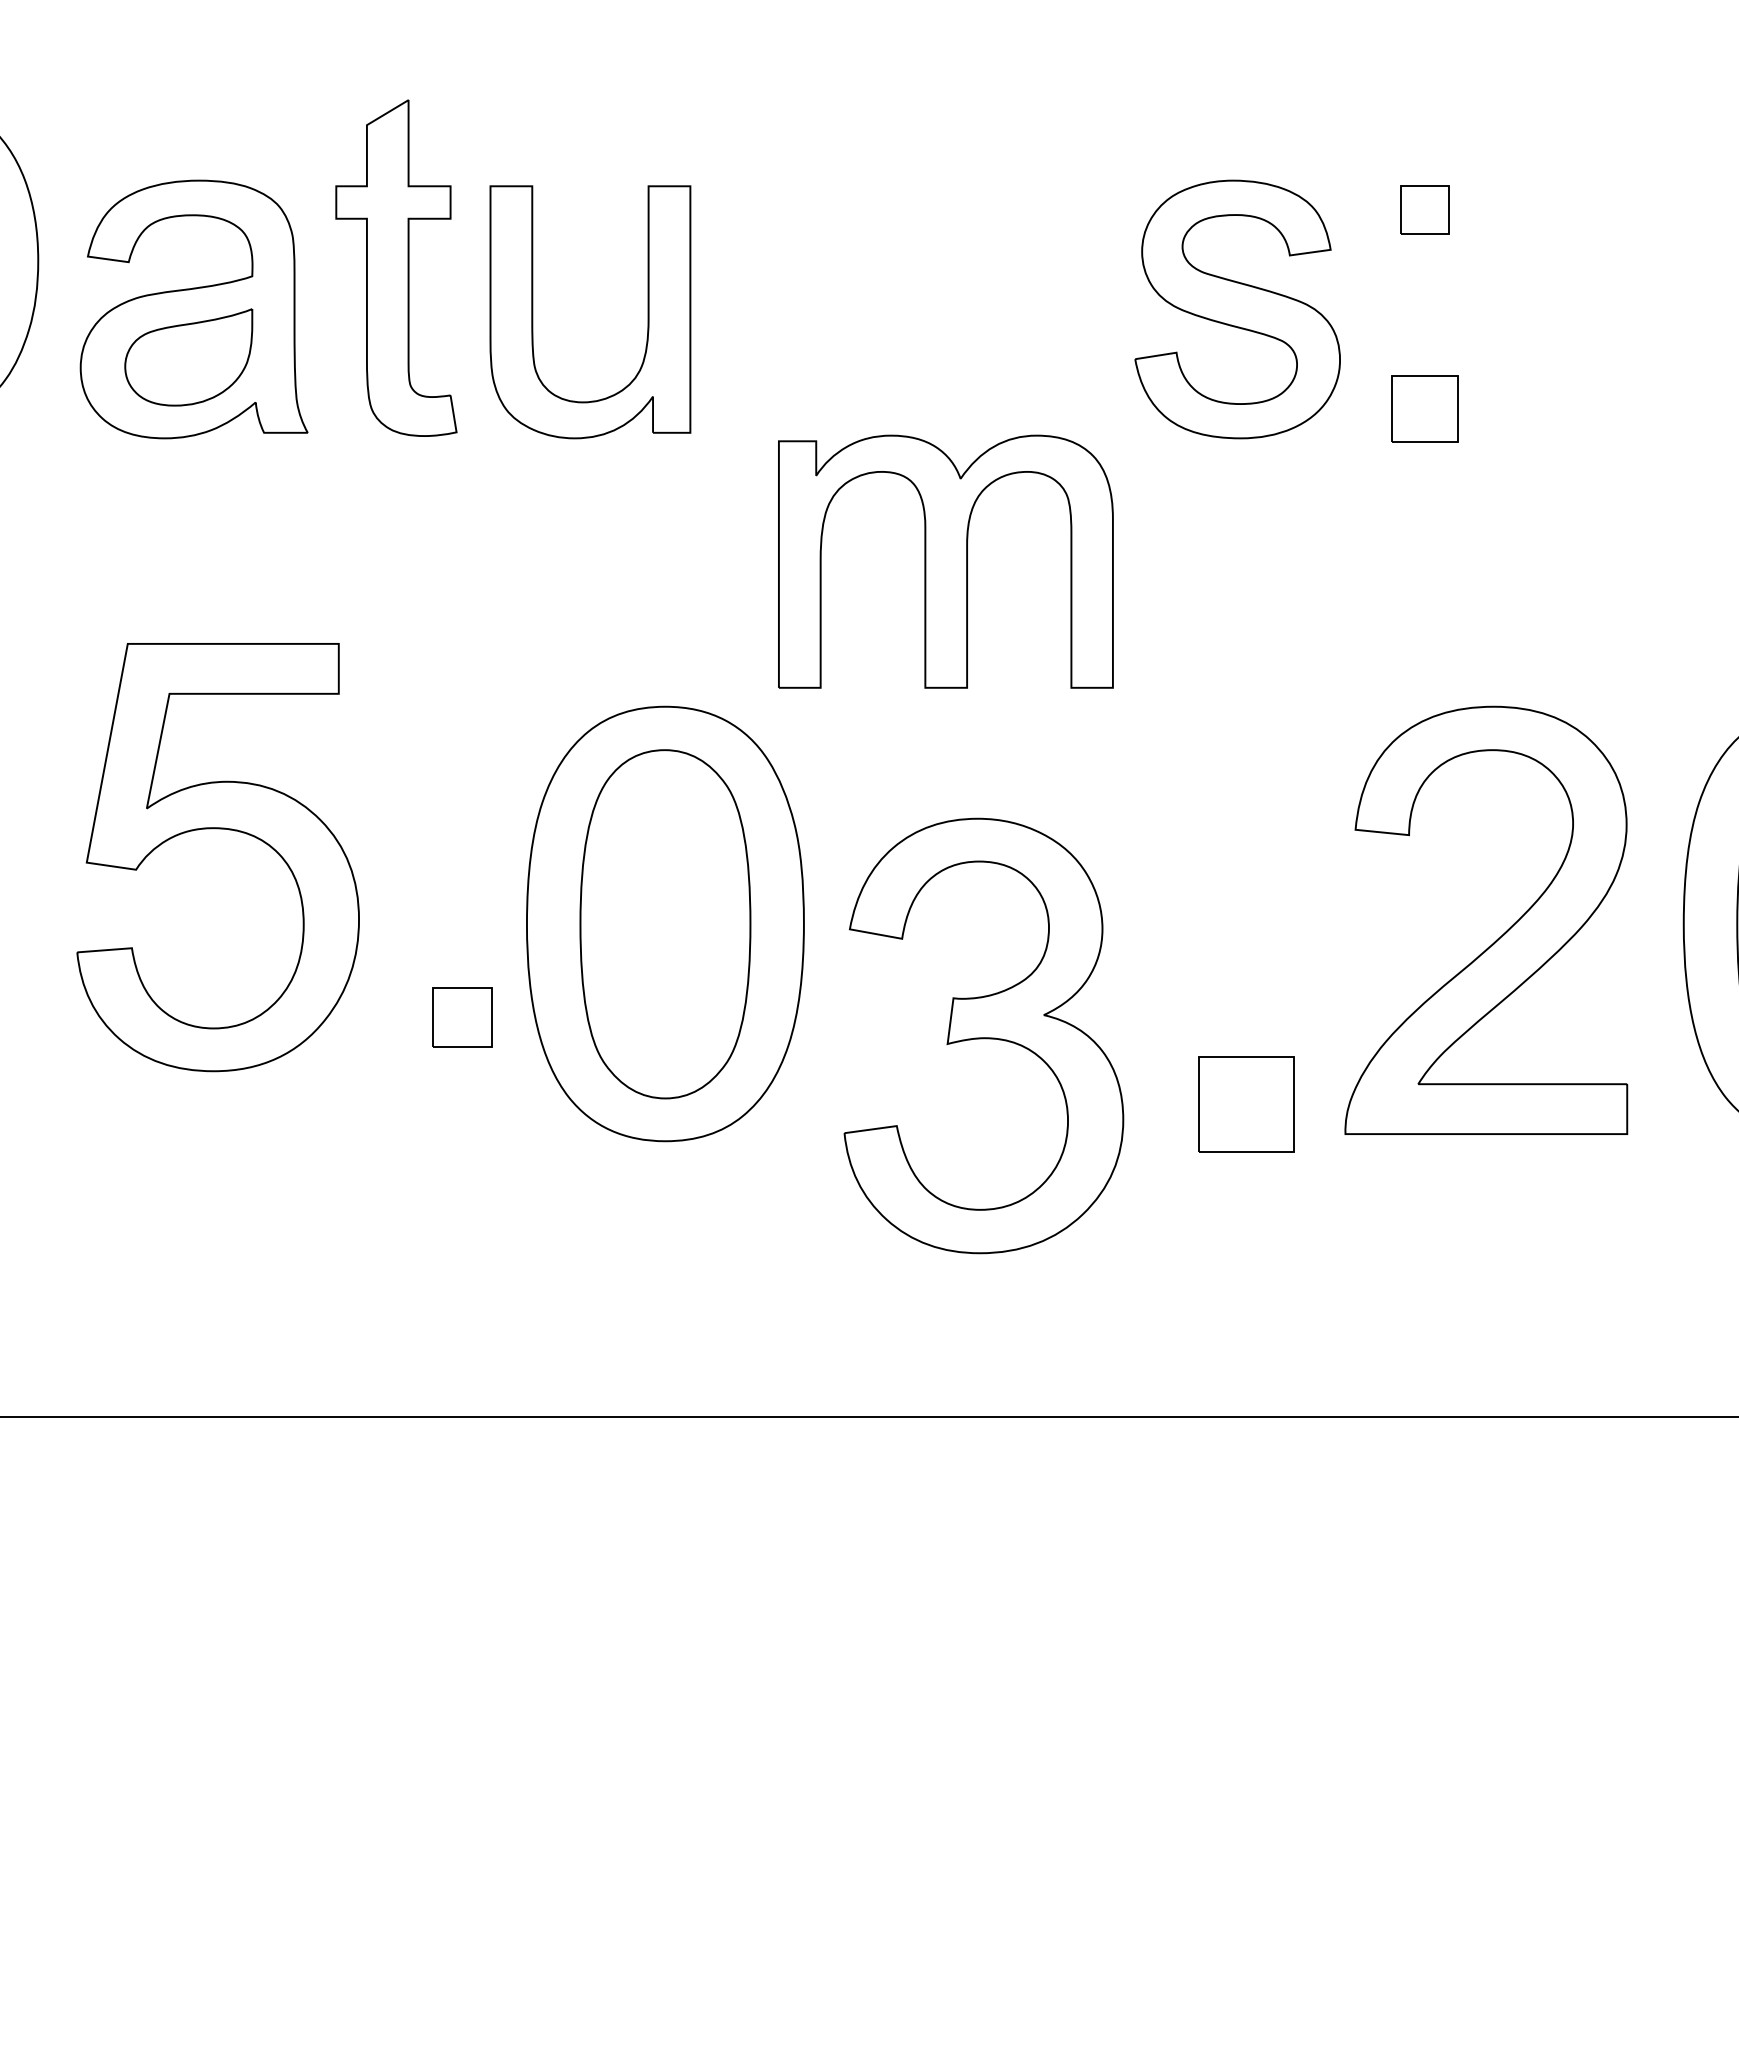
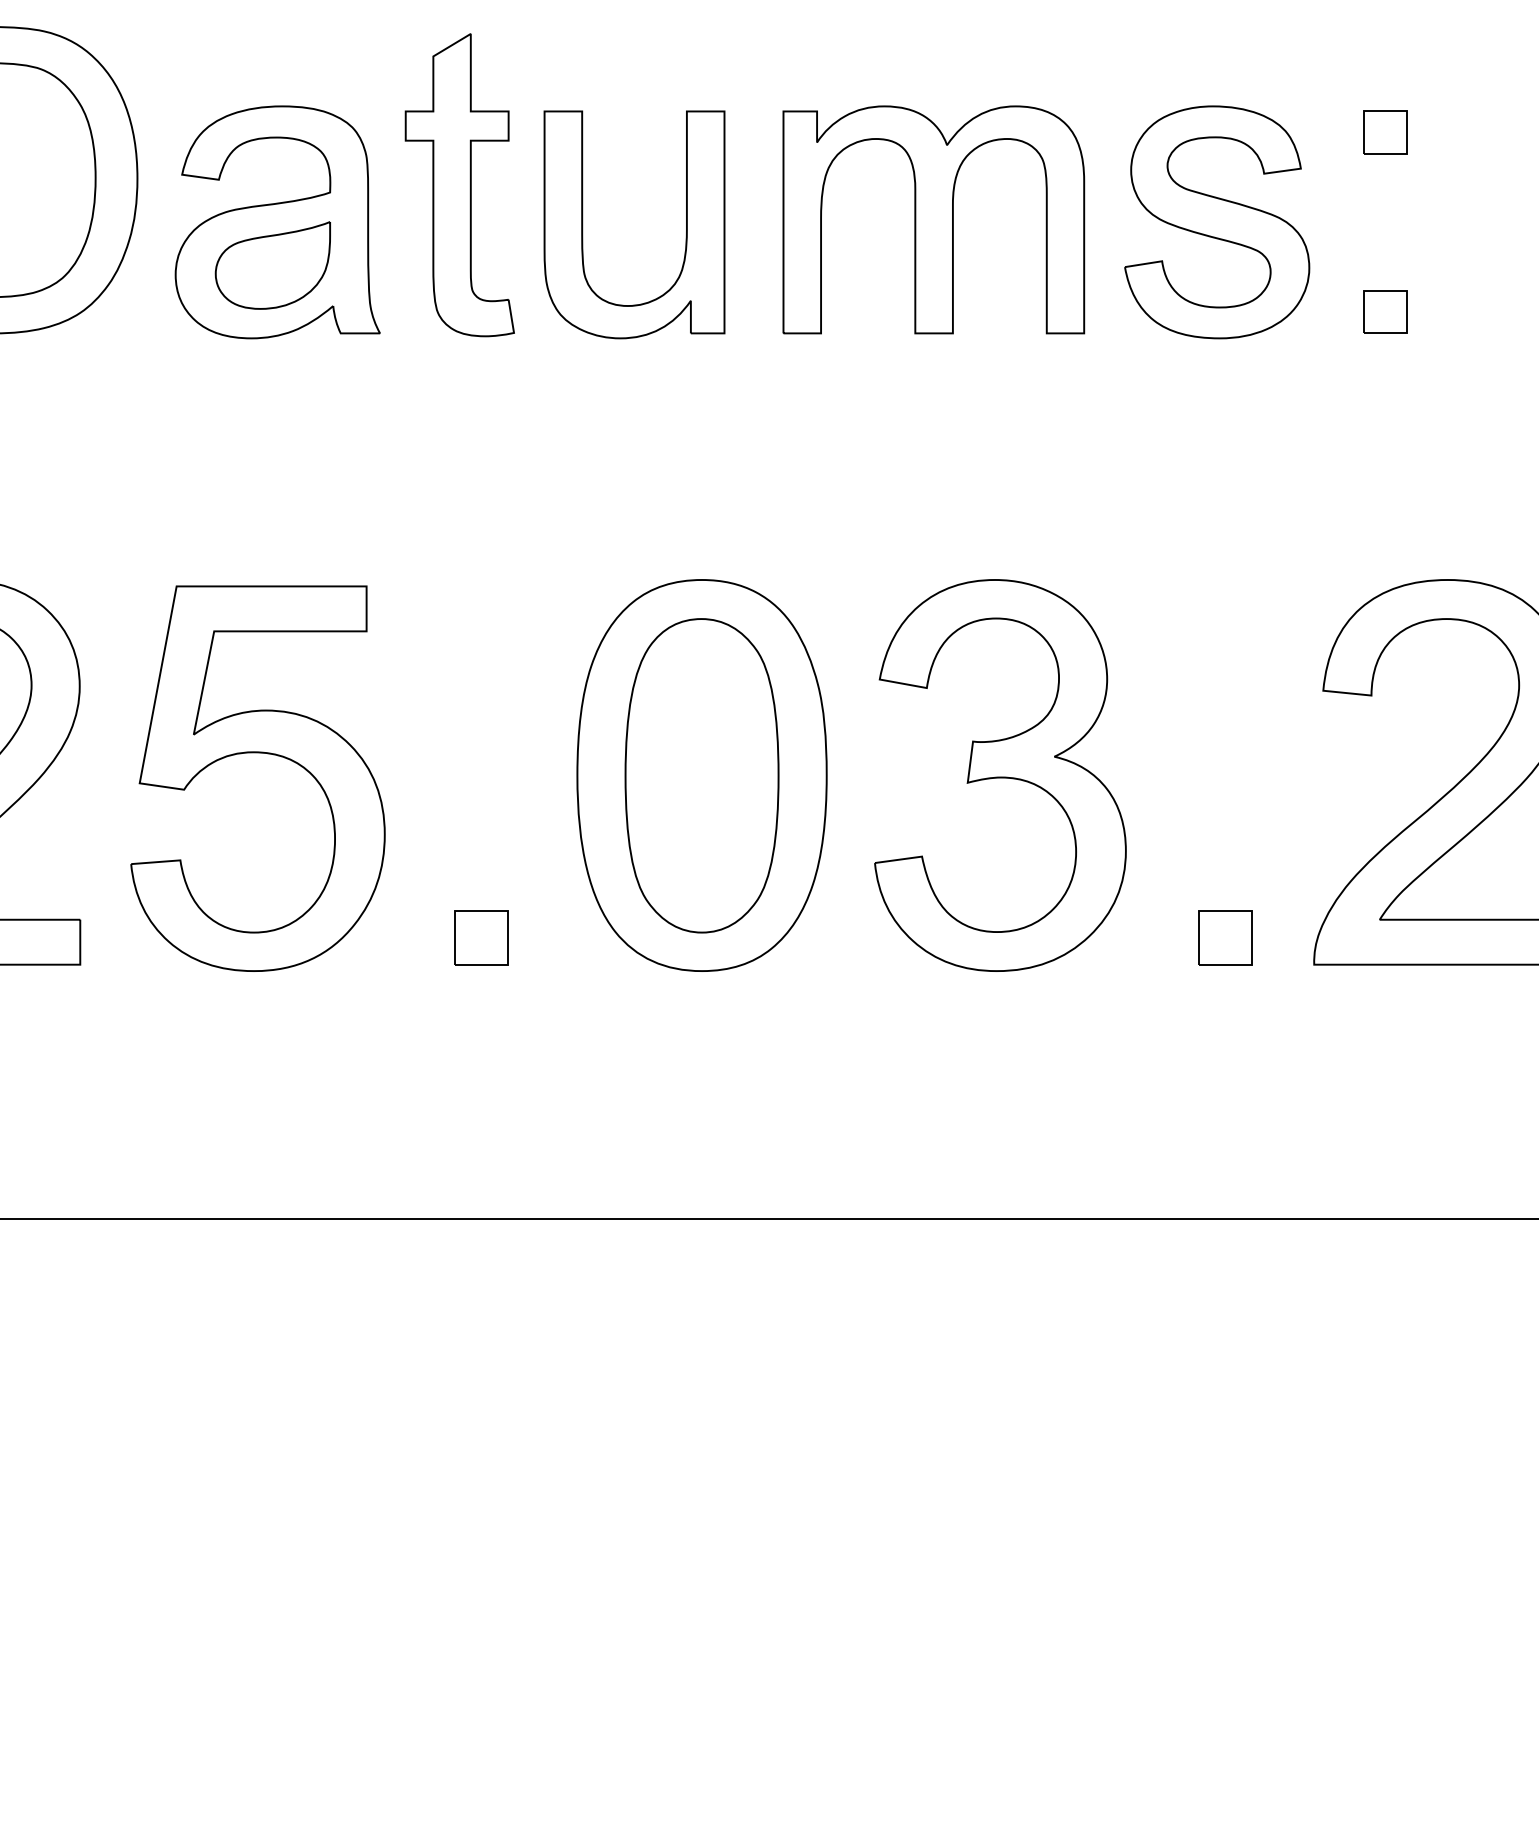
part: (1424, 408) -> (1385, 311), size x0.71
part: (945, 561) -> (933, 219), moved
part: (217, 829) -> (257, 753), moved
part: (462, 1017) -> (481, 938), moved
part: (983, 1035) -> (1000, 775), moved
part: (1246, 1104) -> (1225, 938), size x0.62

